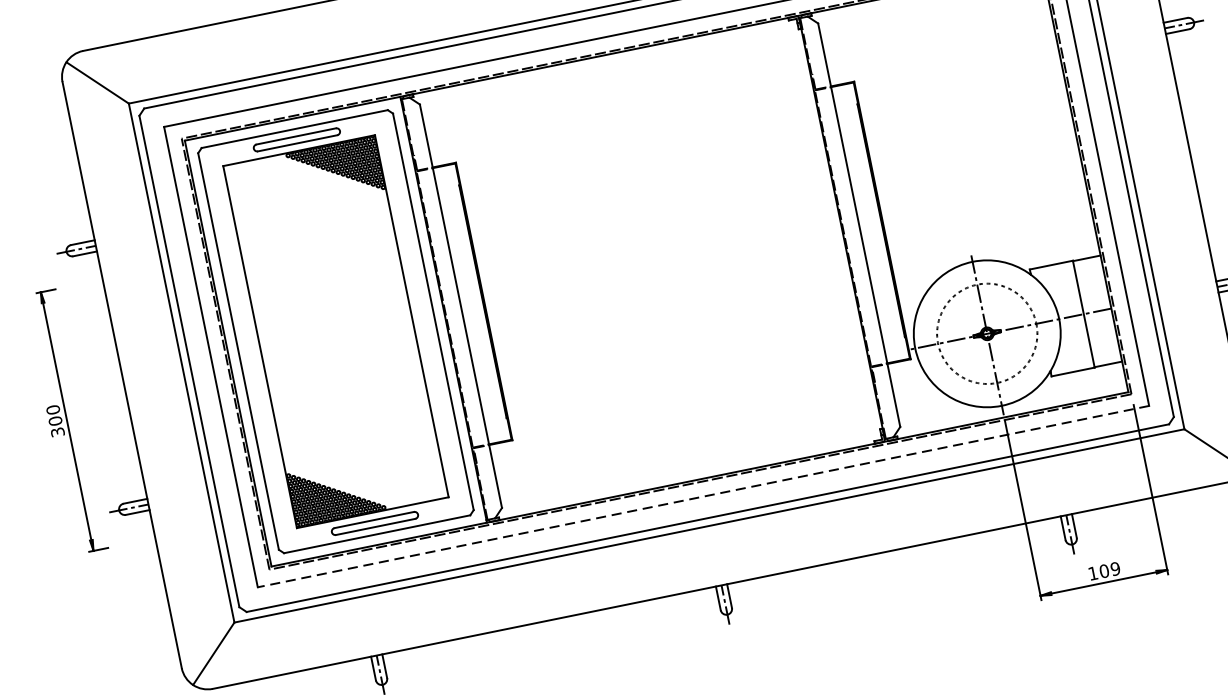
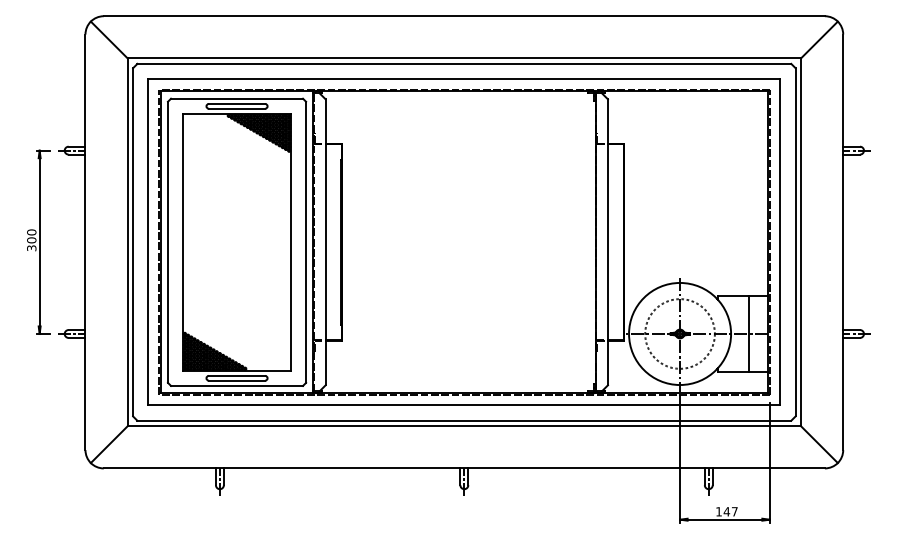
part: (65, 420) -> (38, 241), moved
line: (703, 496) -> (464, 405), dashed -> solid
text: (1109, 569) -> (730, 511), 109 -> 147

